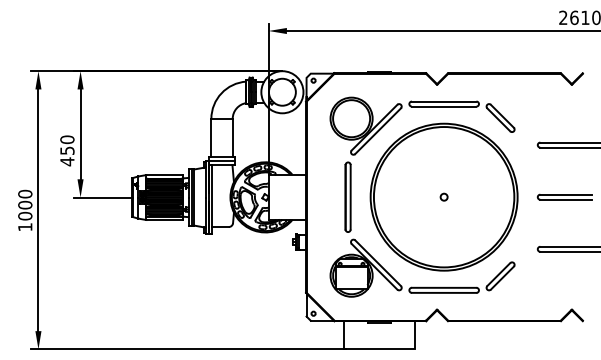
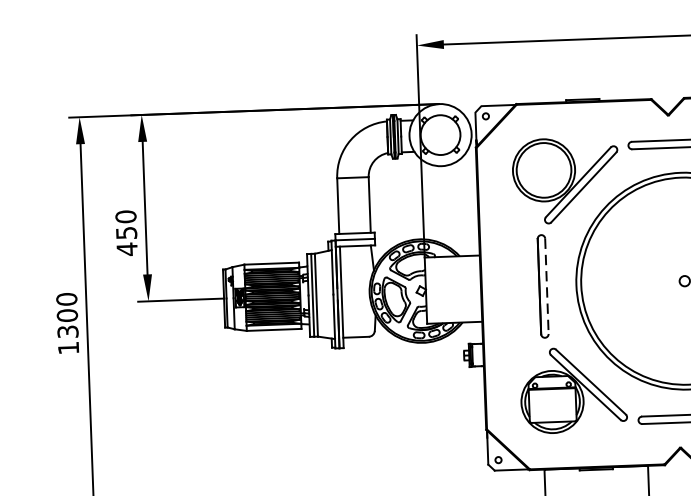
line: (350, 197) -> (546, 286), solid -> dashed
text: (25, 215) -> (68, 330), 1000 -> 1300

